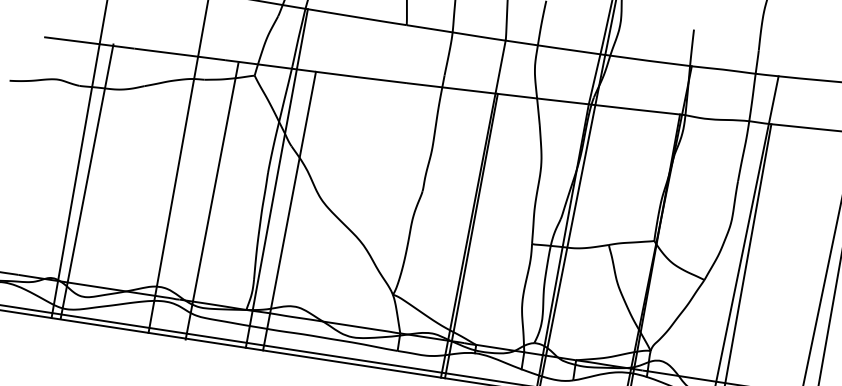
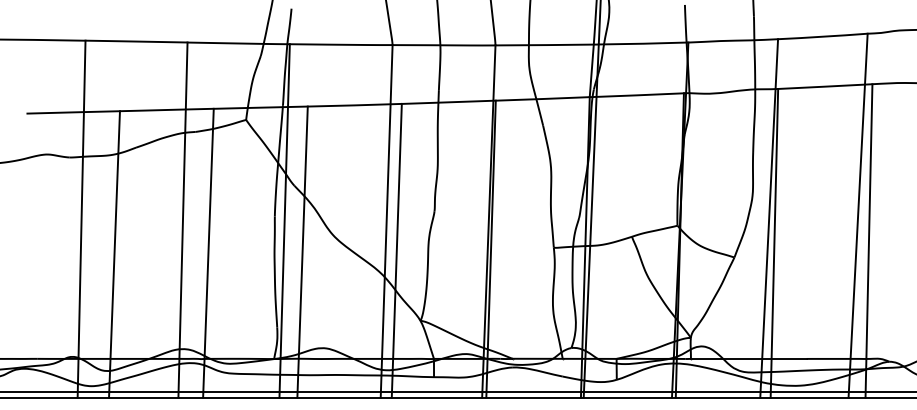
line: (87, 181) -> (114, 254), moved
line: (374, 194) -> (386, 221), added
line: (212, 200) -> (208, 252), moved
line: (380, 223) -> (396, 250), added

